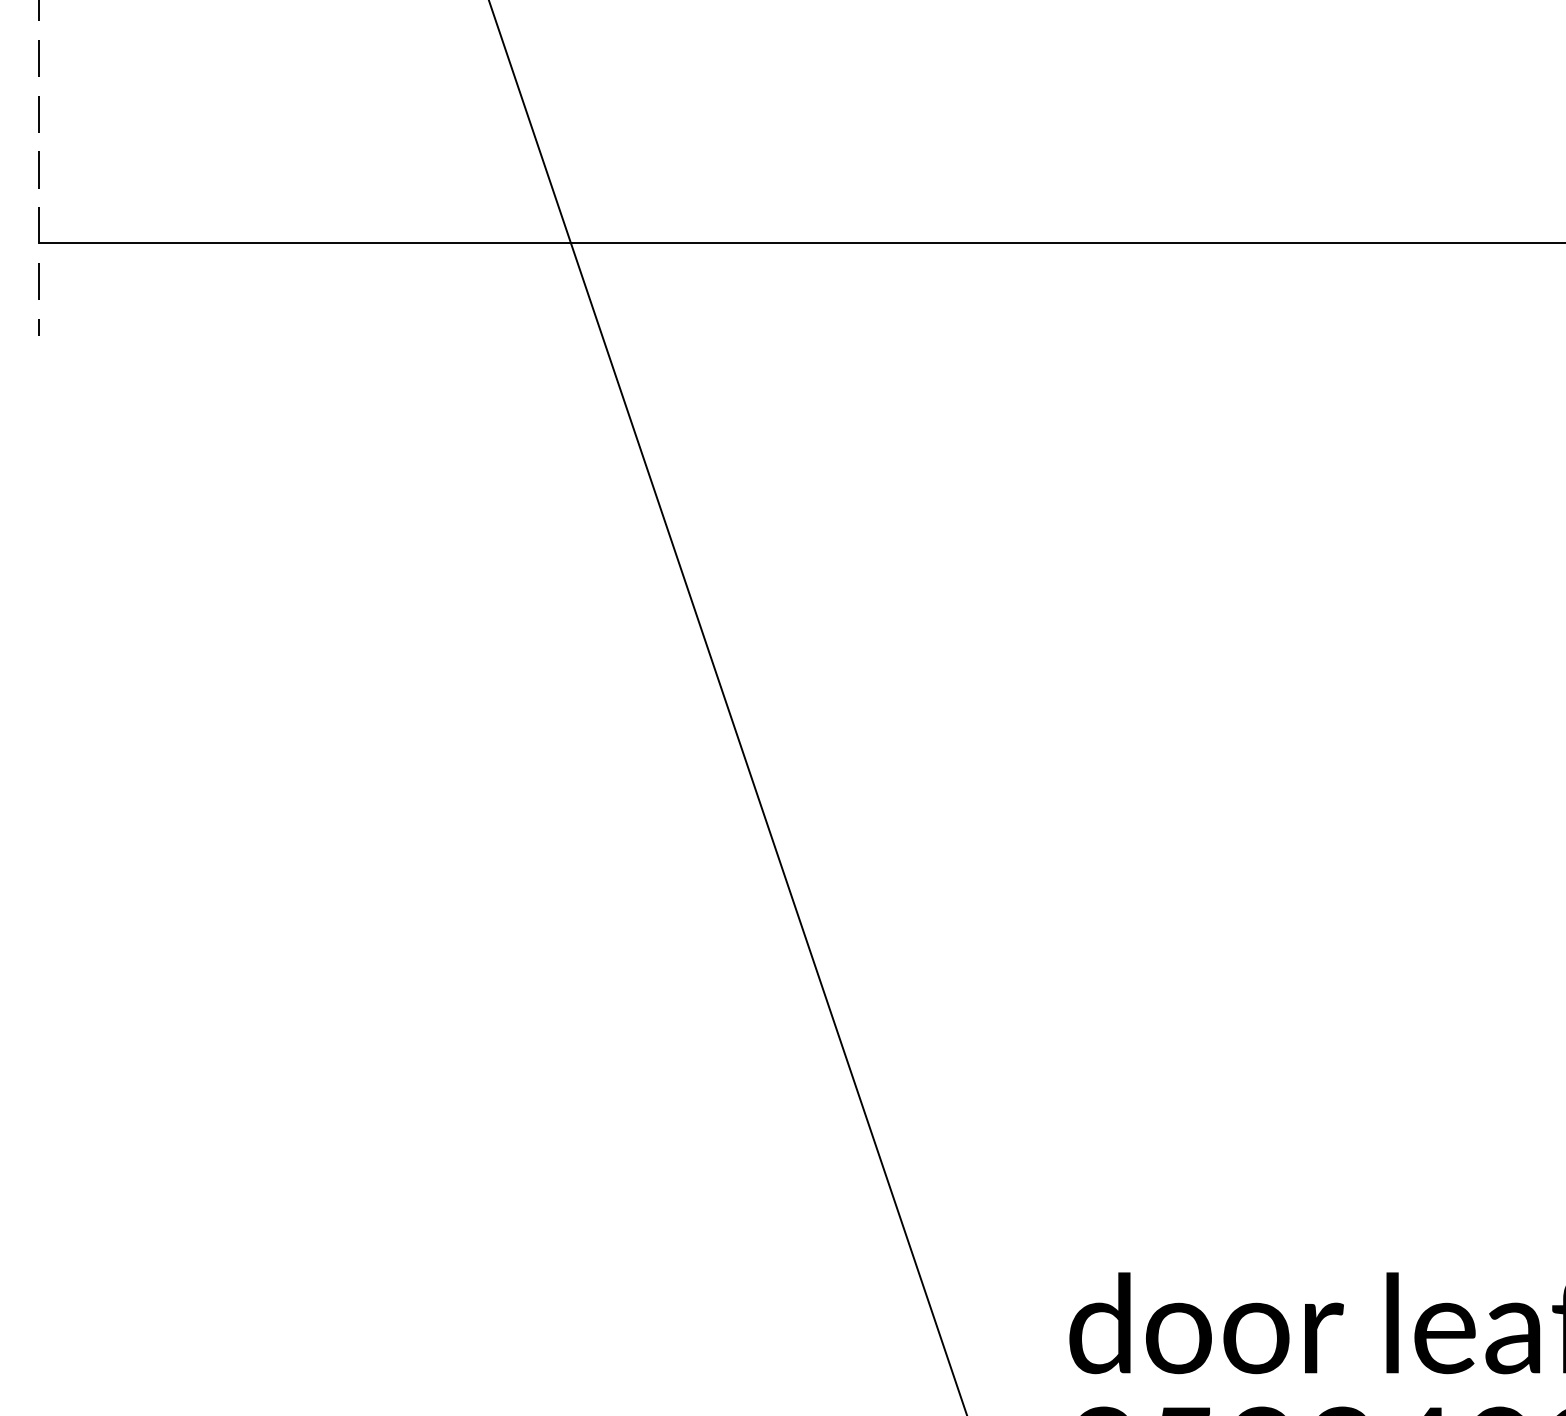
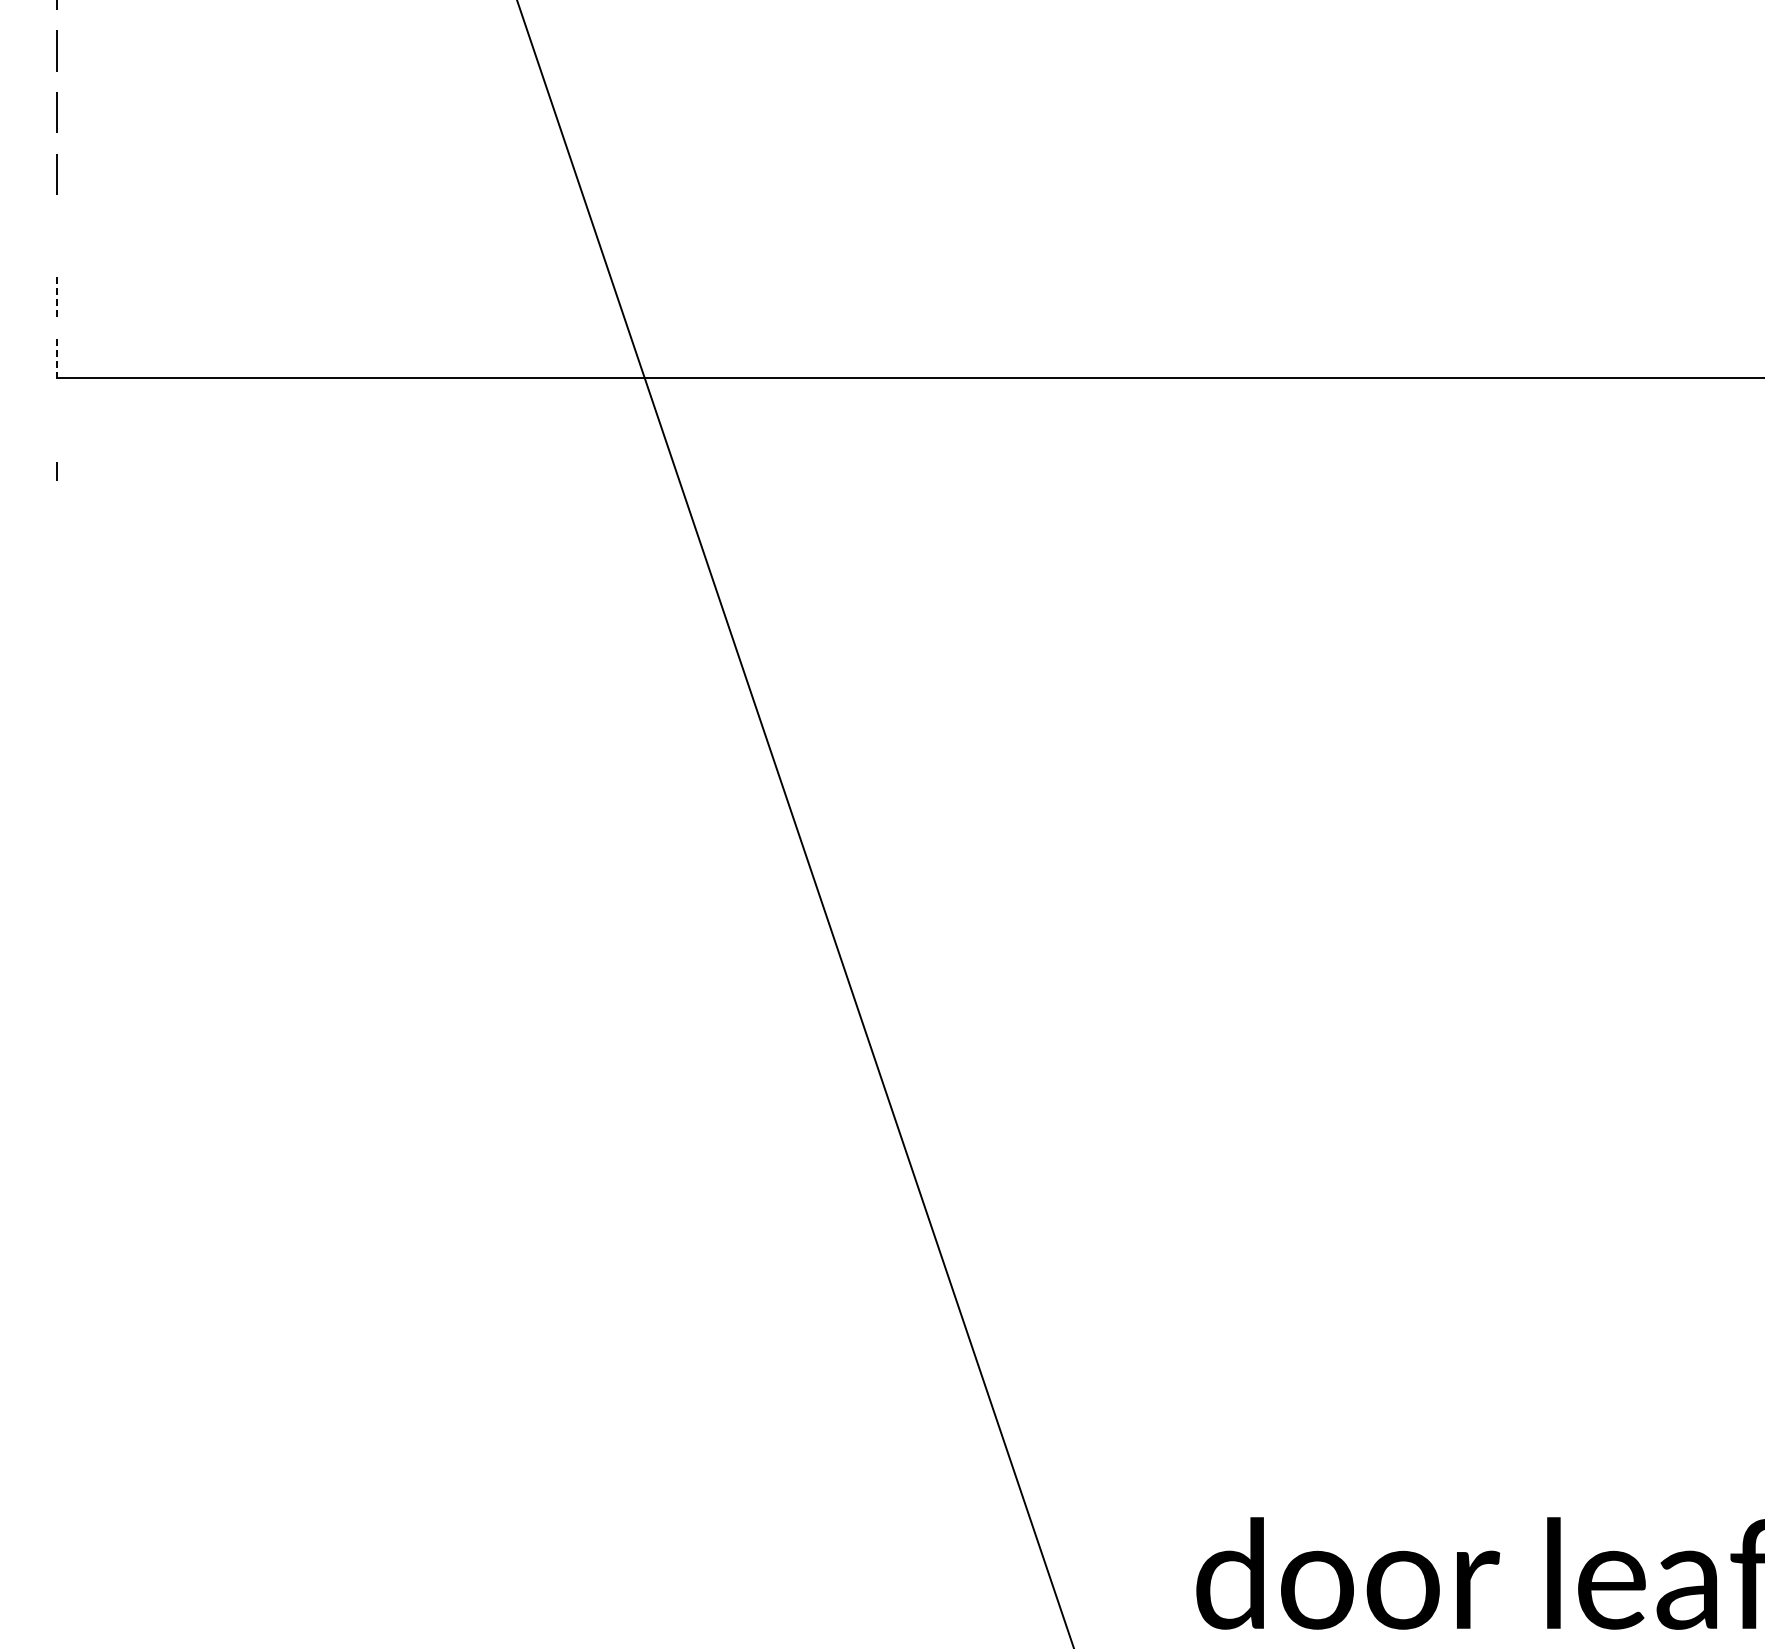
line: (39, 113) -> (56, 235), removed
line: (39, 169) -> (56, 297), solid -> dashed
line: (39, 225) -> (56, 359), solid -> dashed
line: (39, 281) -> (56, 420), removed

